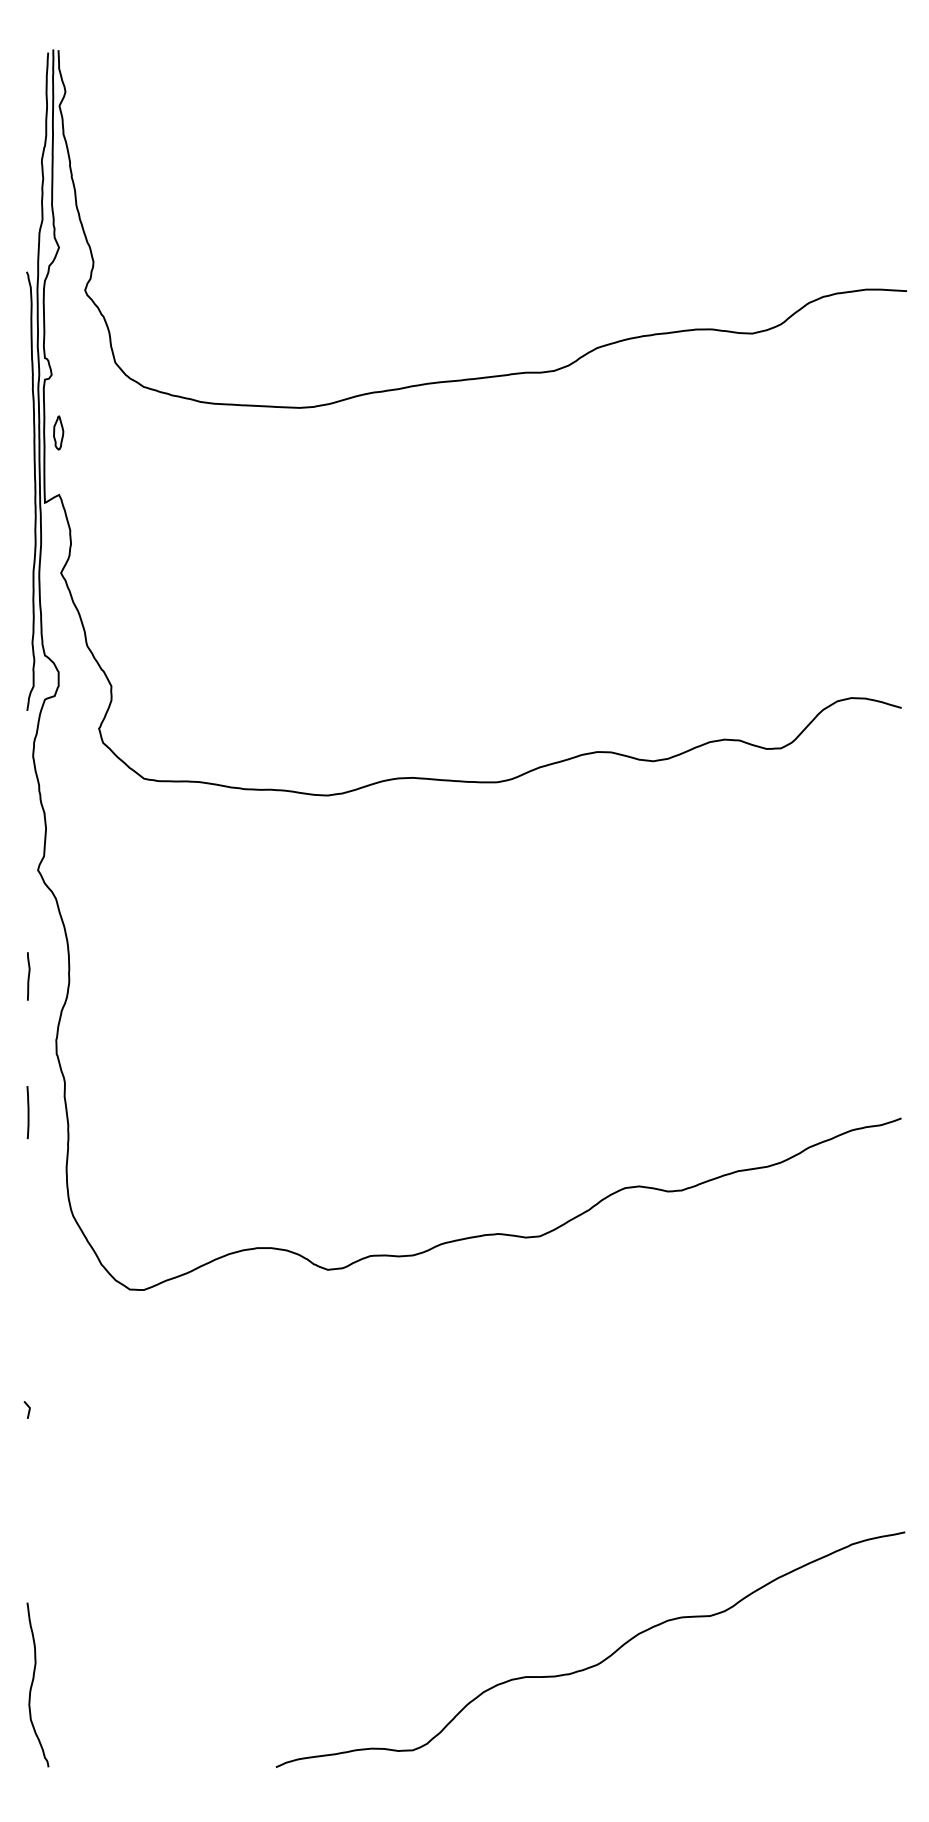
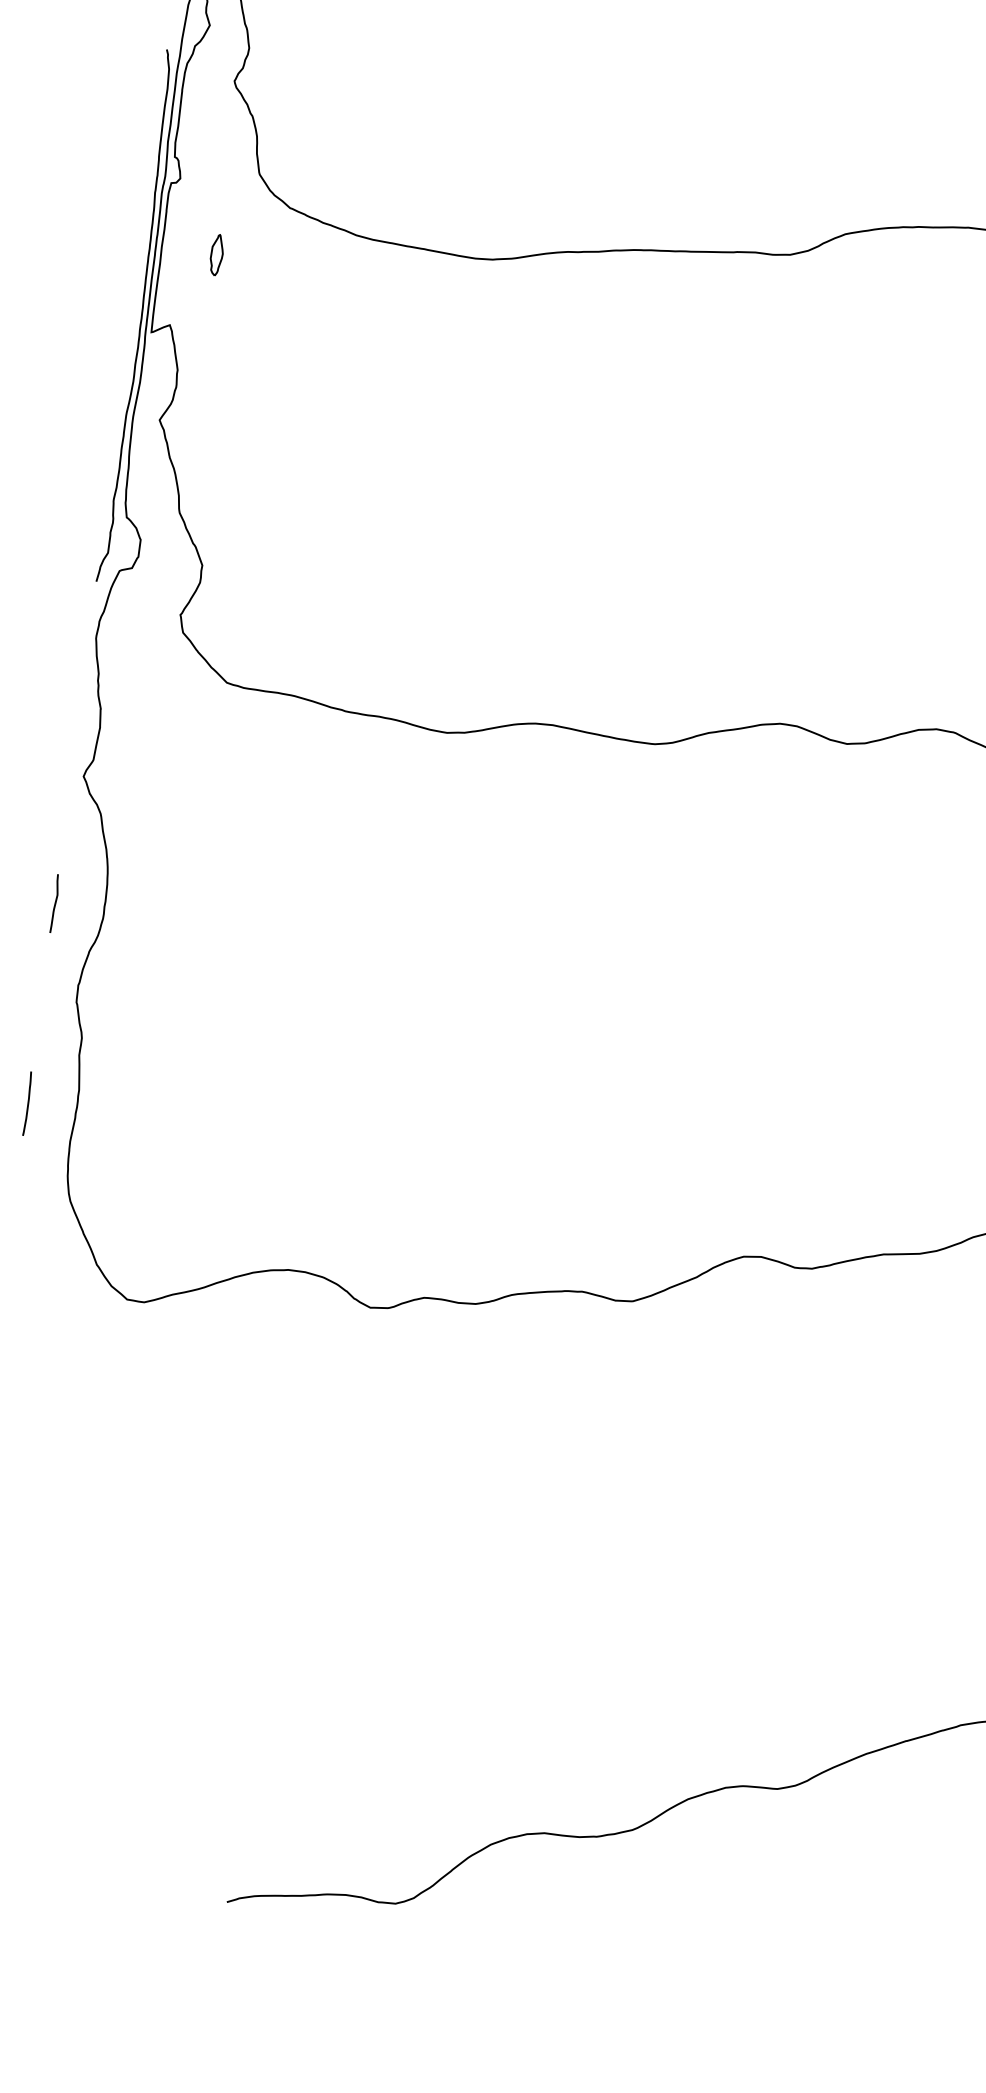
part: (58, 432) -> (216, 254), moved
line: (27, 1112) -> (27, 1103), moved

